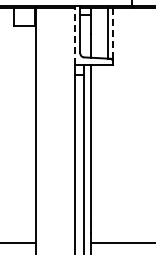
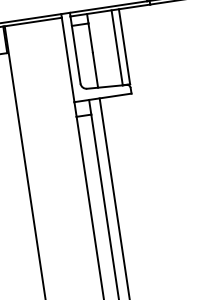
line: (112, 33) -> (124, 46), dashed -> solid
line: (74, 36) -> (68, 59), dashed -> solid

